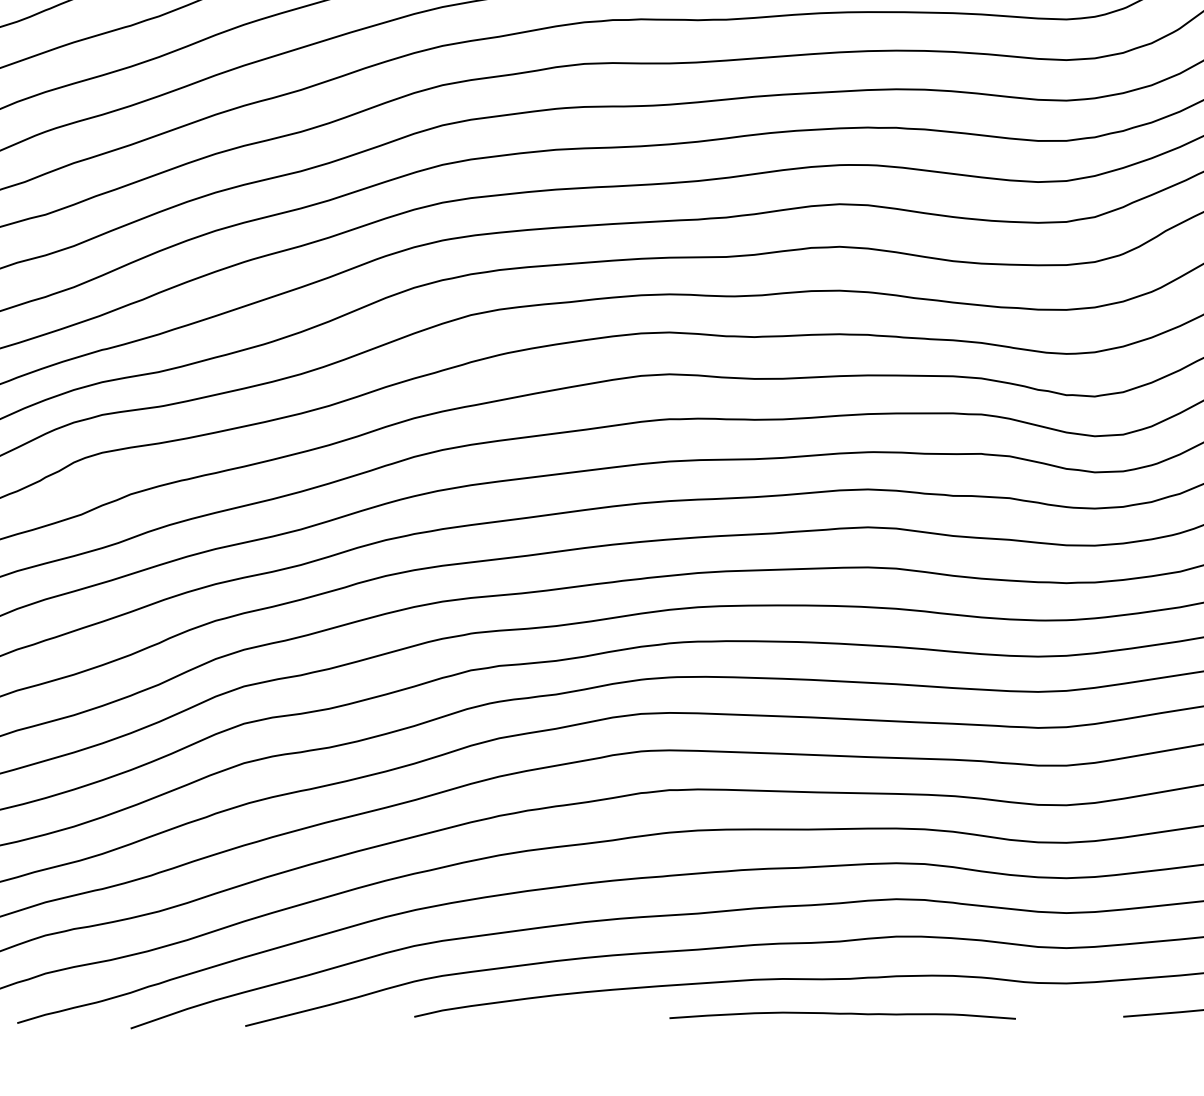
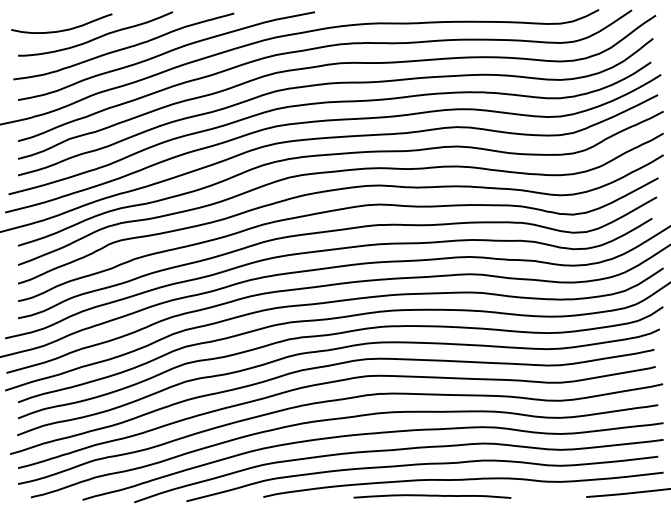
curve: (842, 1015) -> (432, 496), moved

